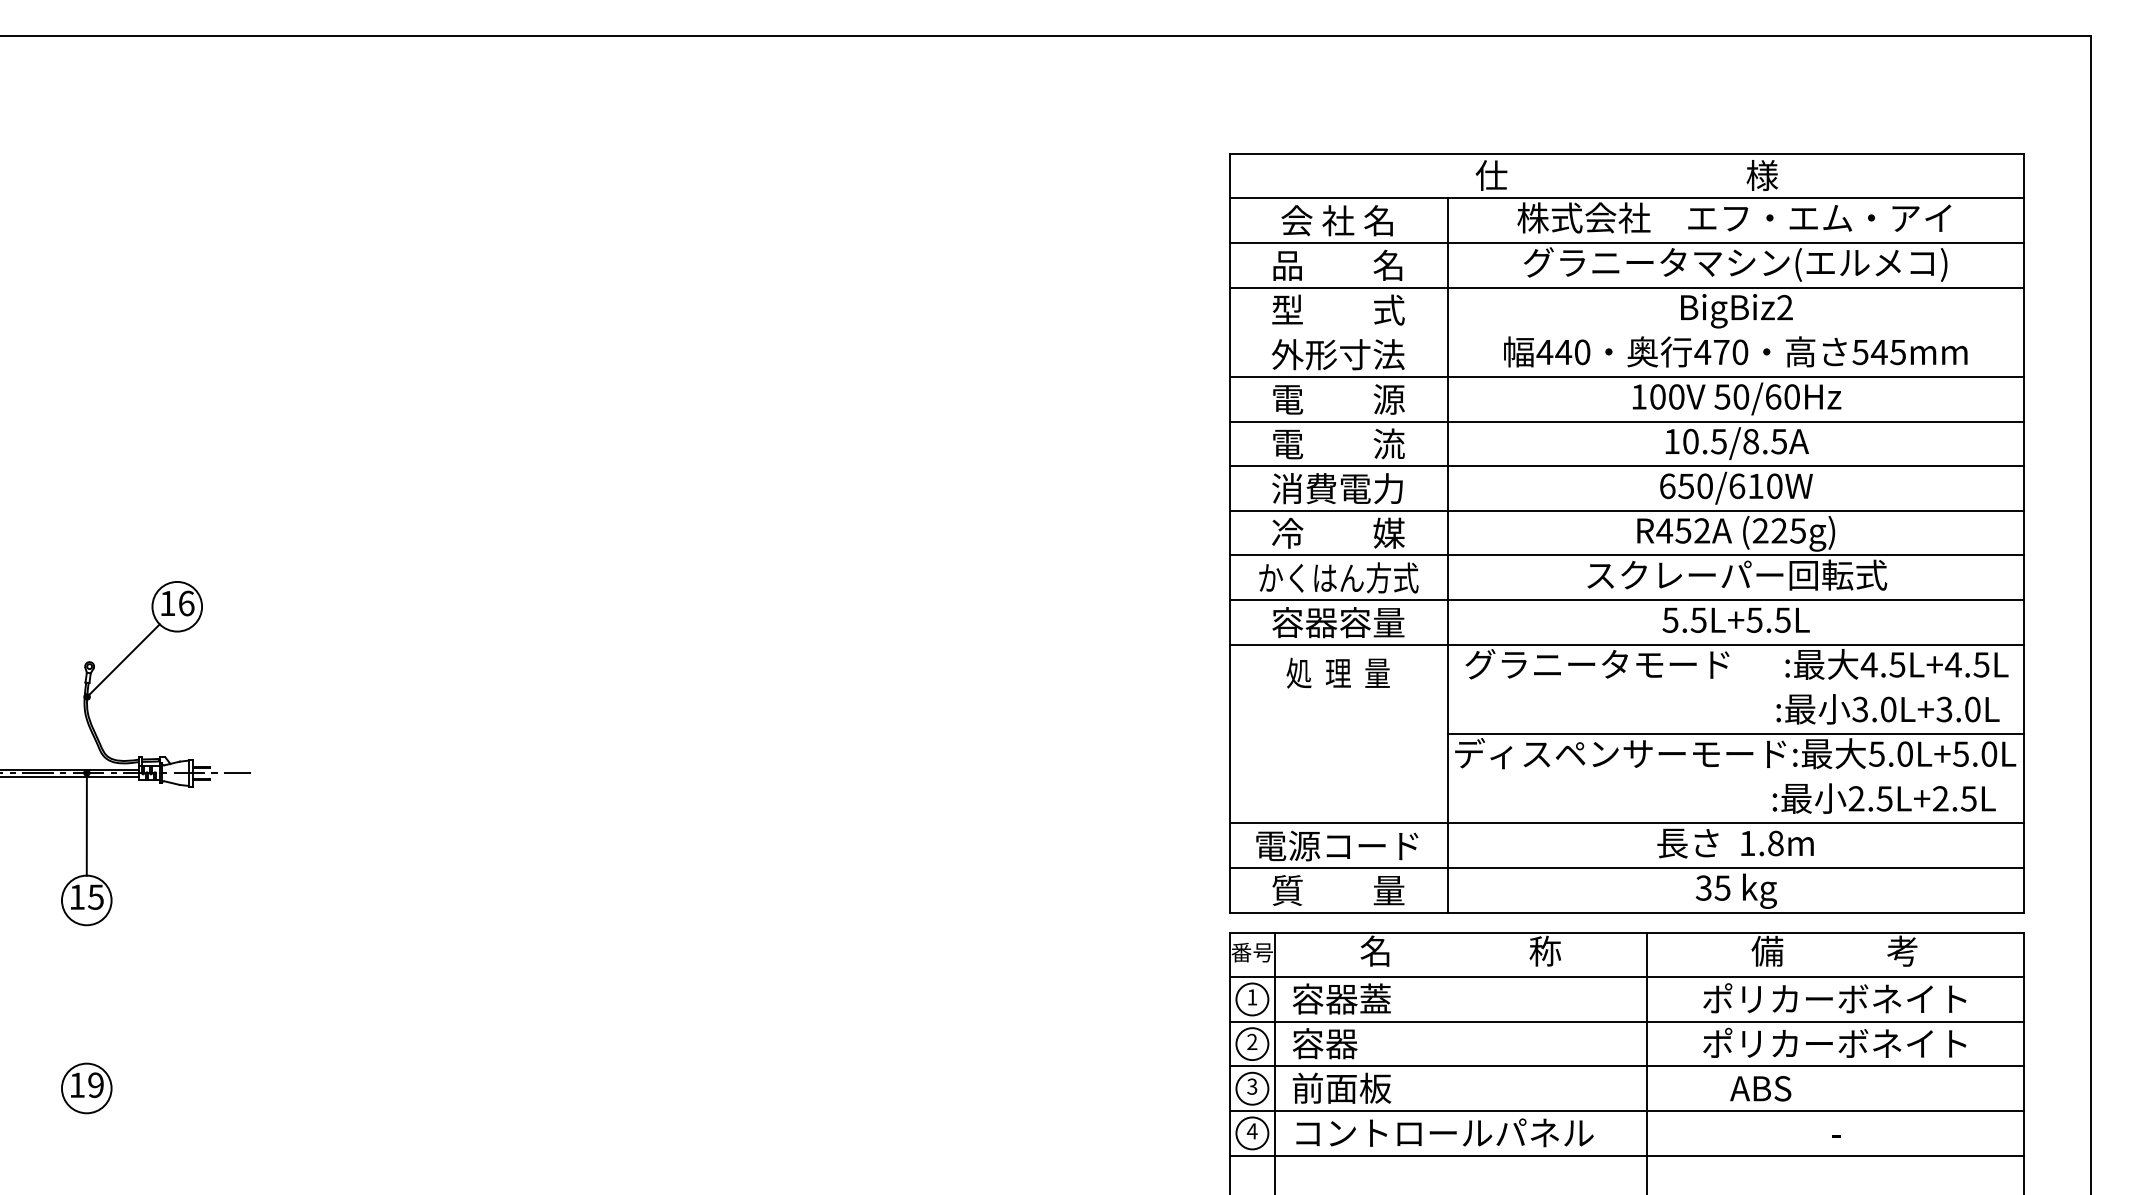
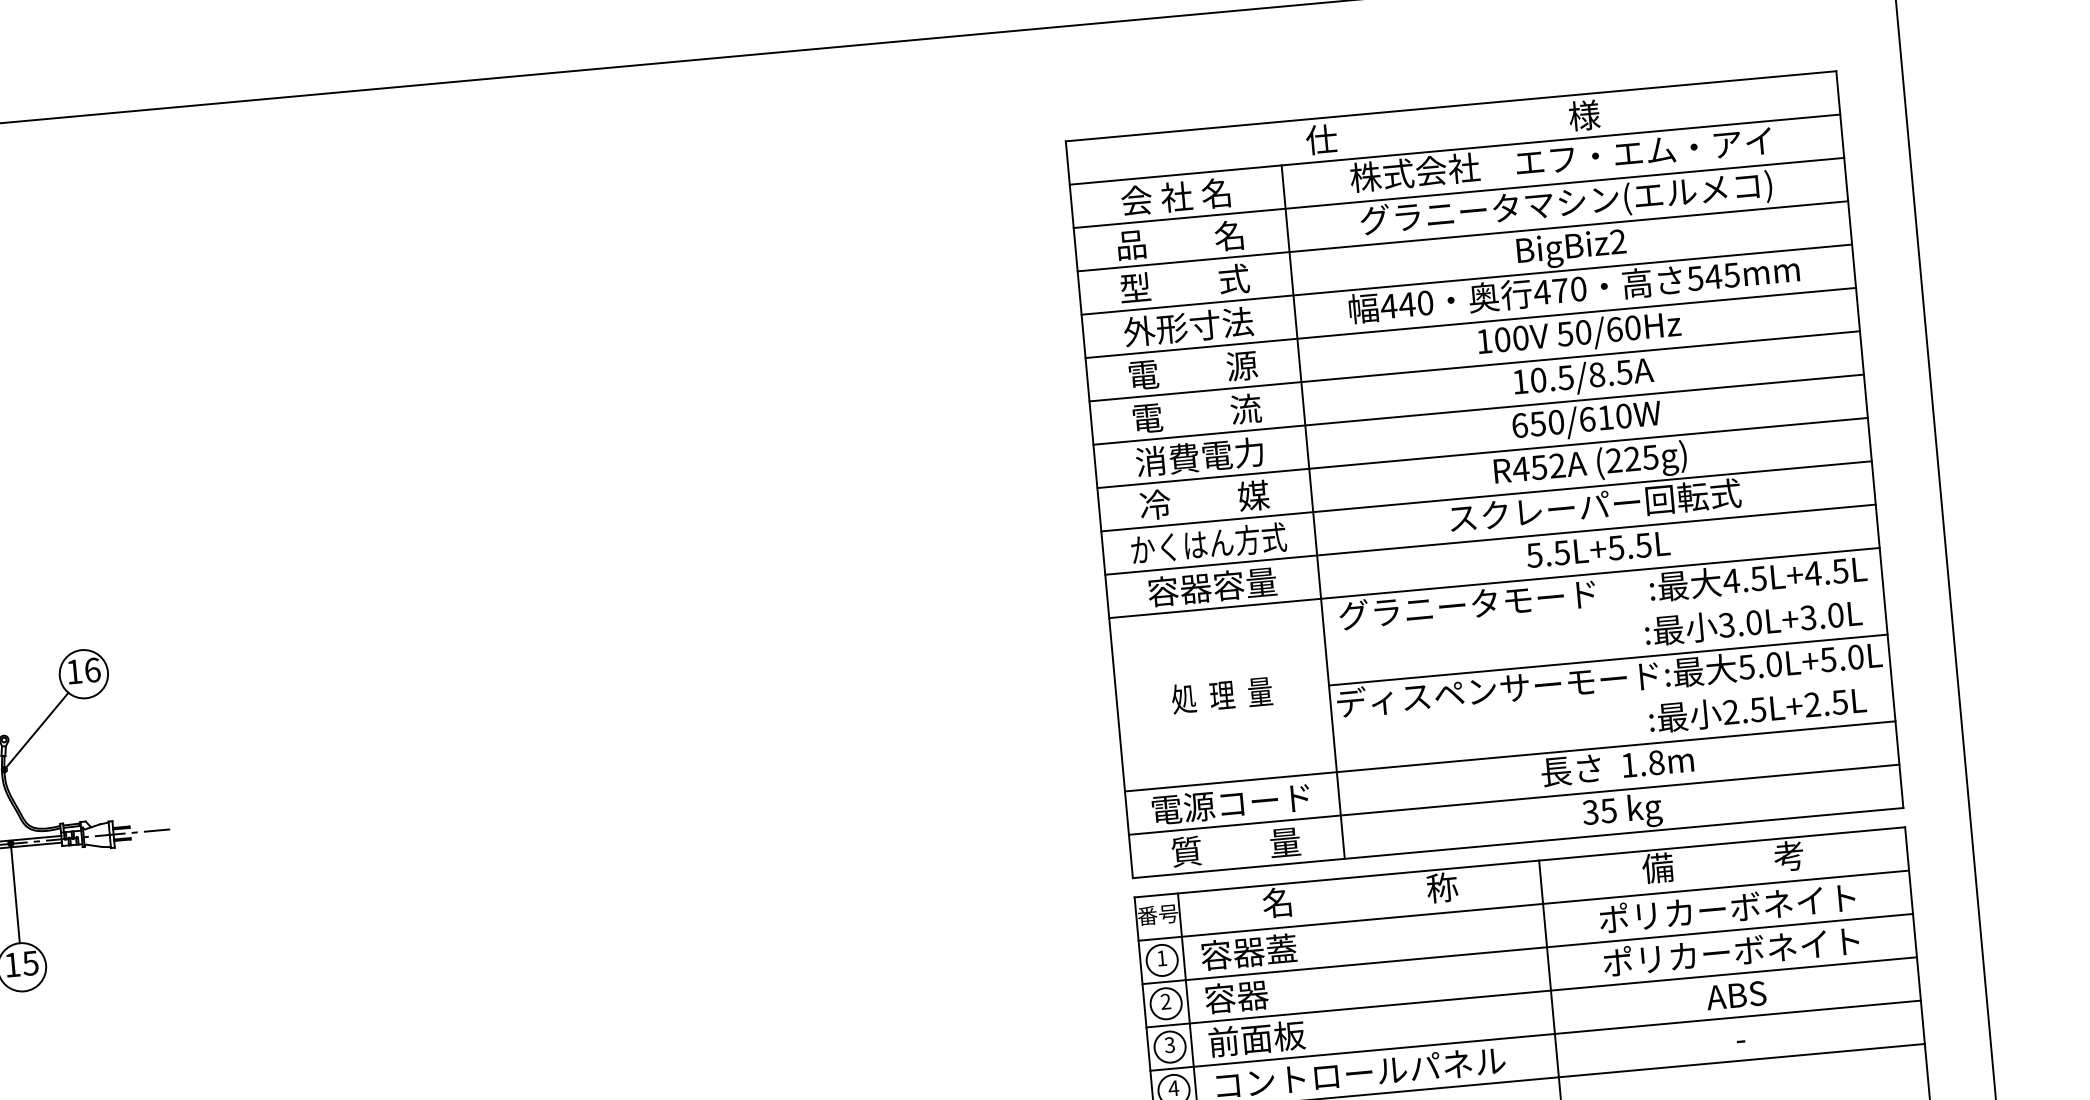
line: (1626, 332) -> (1466, 279), added
text: (1337, 672) -> (1221, 694), moved
text: (1760, 1088) -> (1736, 995), moved

